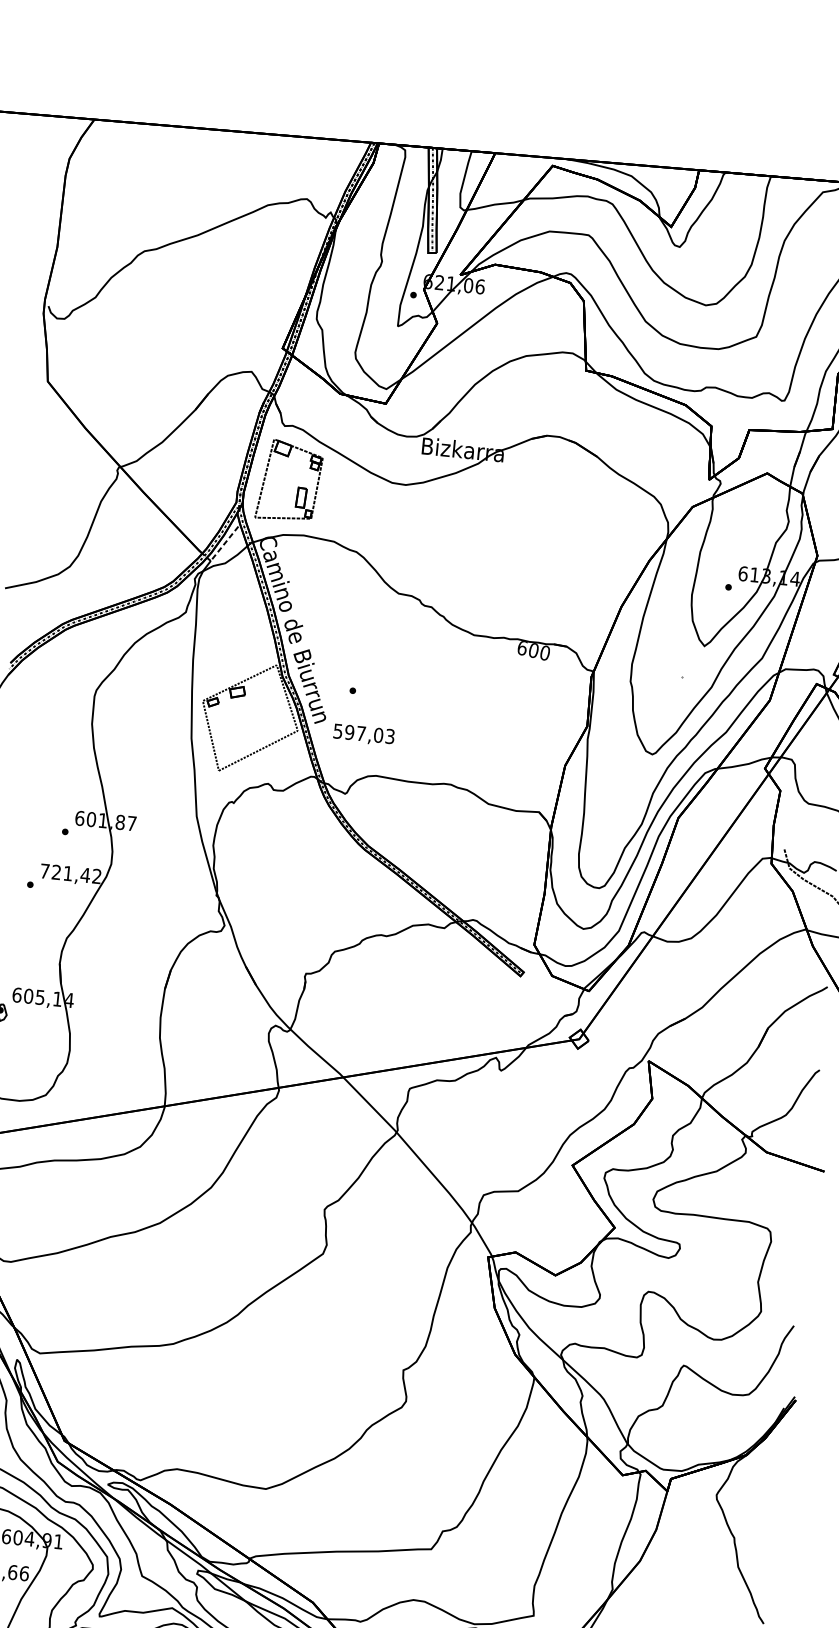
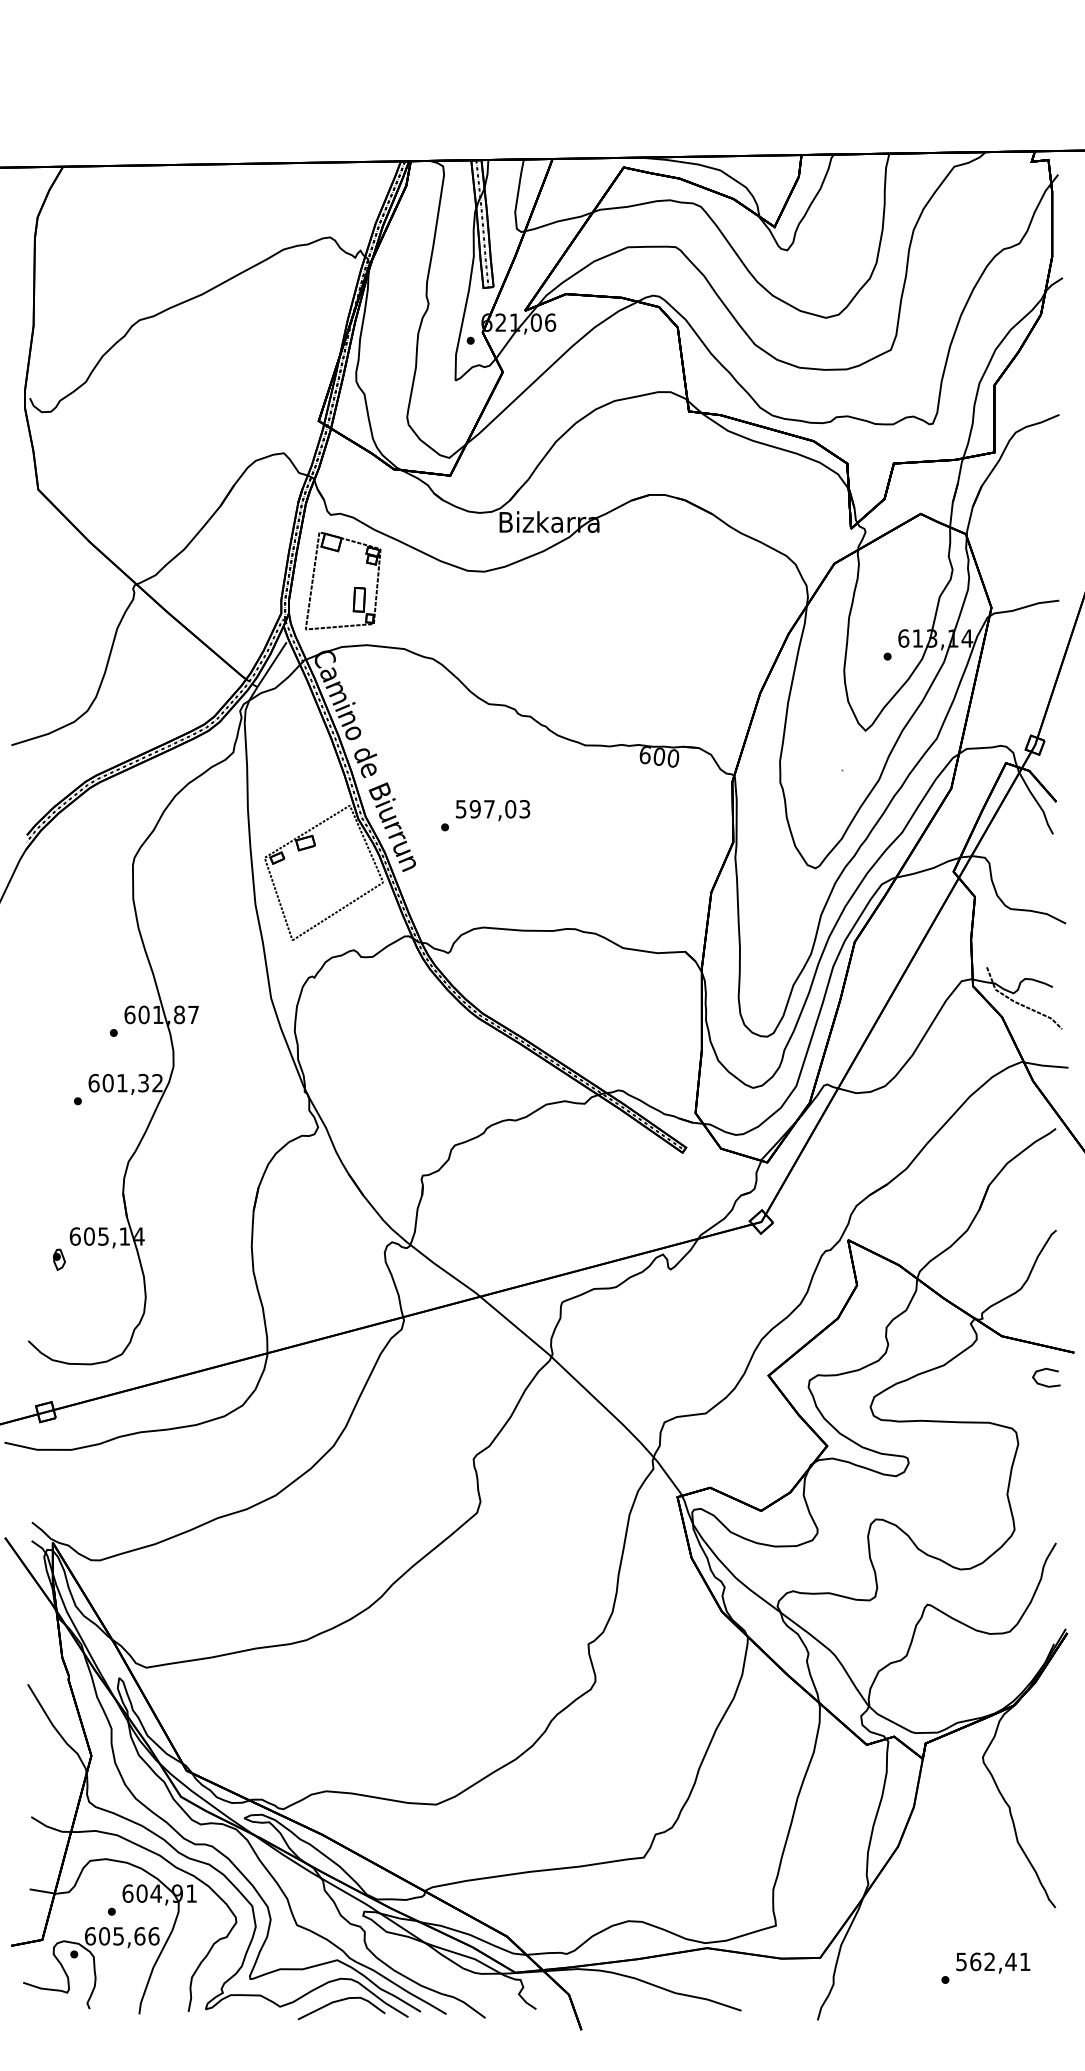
line: (225, 543) -> (272, 664), dashed -> solid
text: (364, 735) -> (493, 810), moved
text: (65, 872) -> (118, 1082), 721,42 -> 601,32
curve: (798, 1195) -> (1045, 1384), added

